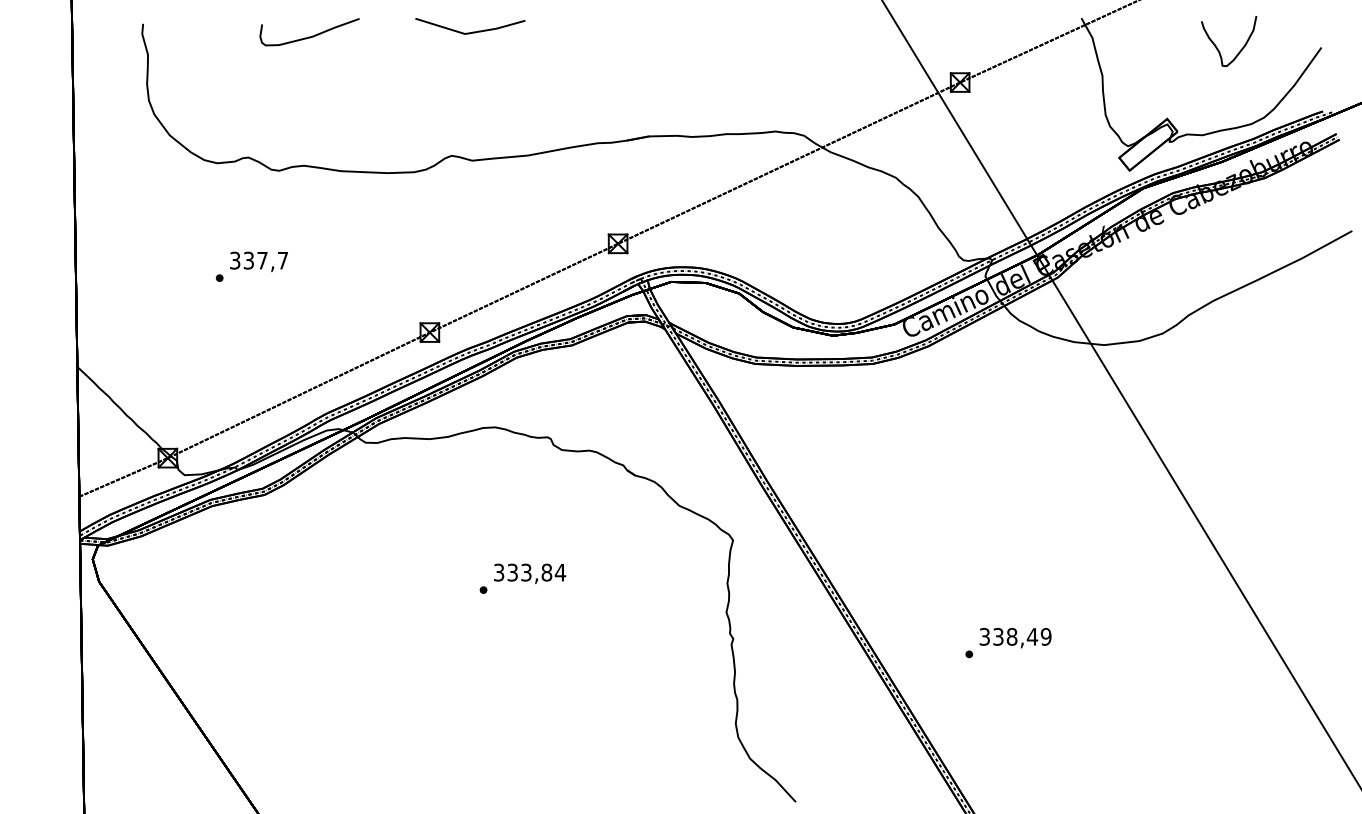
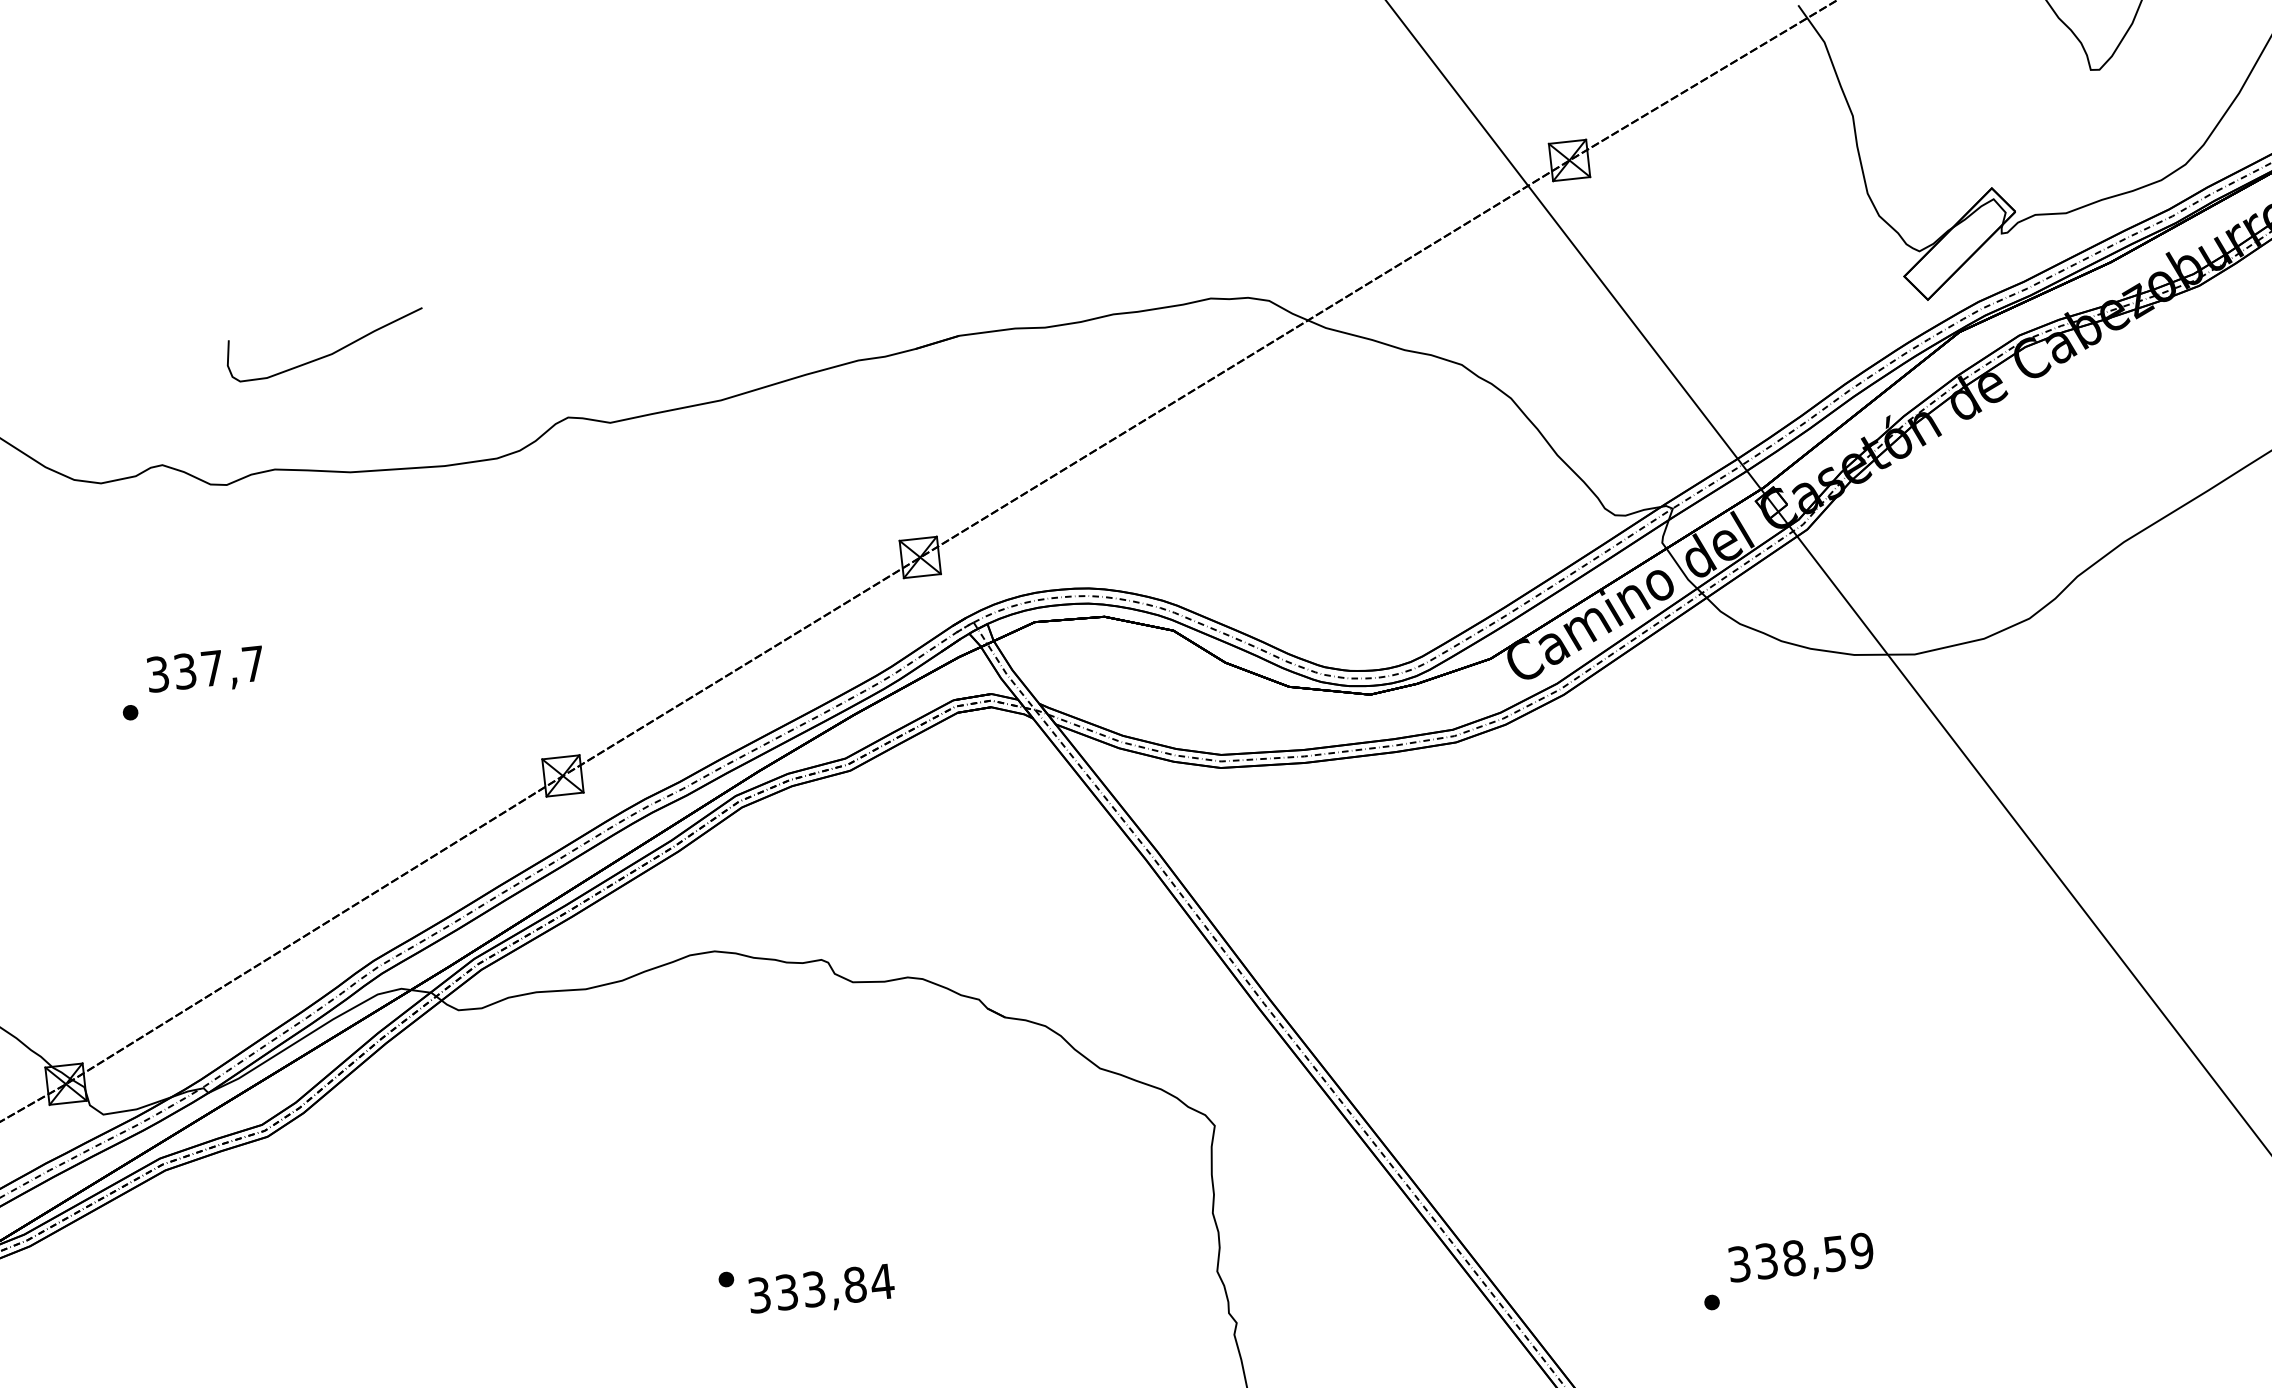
line: (472, 31) -> (582, 164), removed
curve: (309, 36) -> (326, 354), moved
text: (530, 573) -> (822, 1290), moved
text: (1032, 636) -> (1834, 1253), 338,49 -> 338,59

